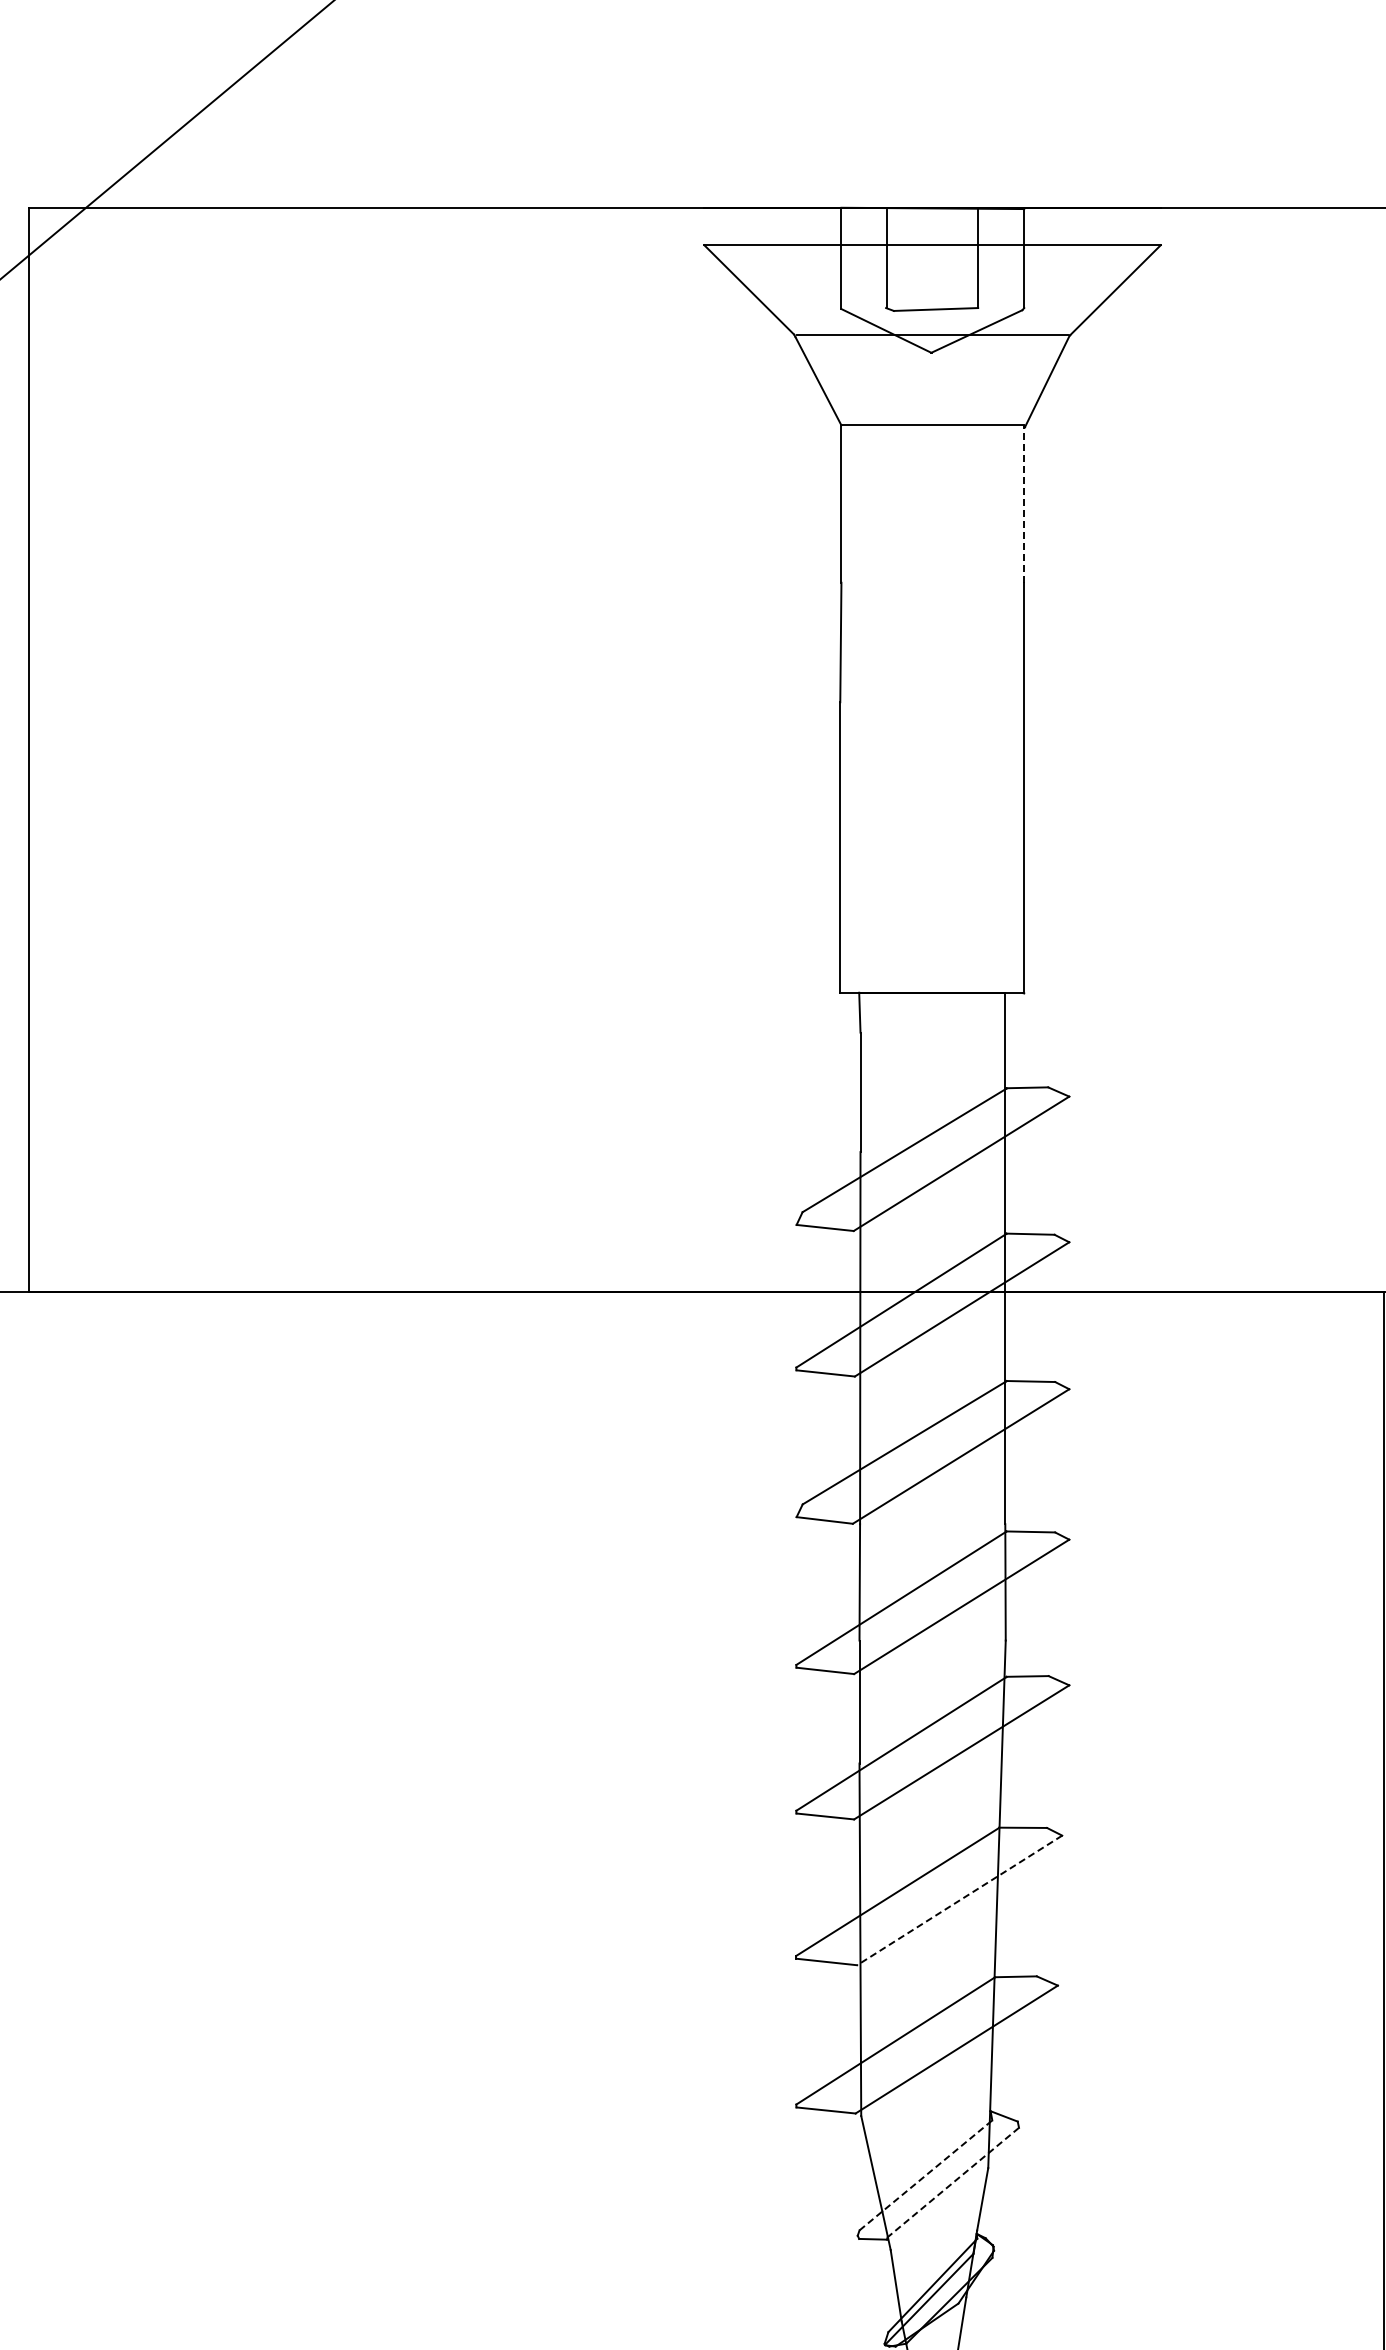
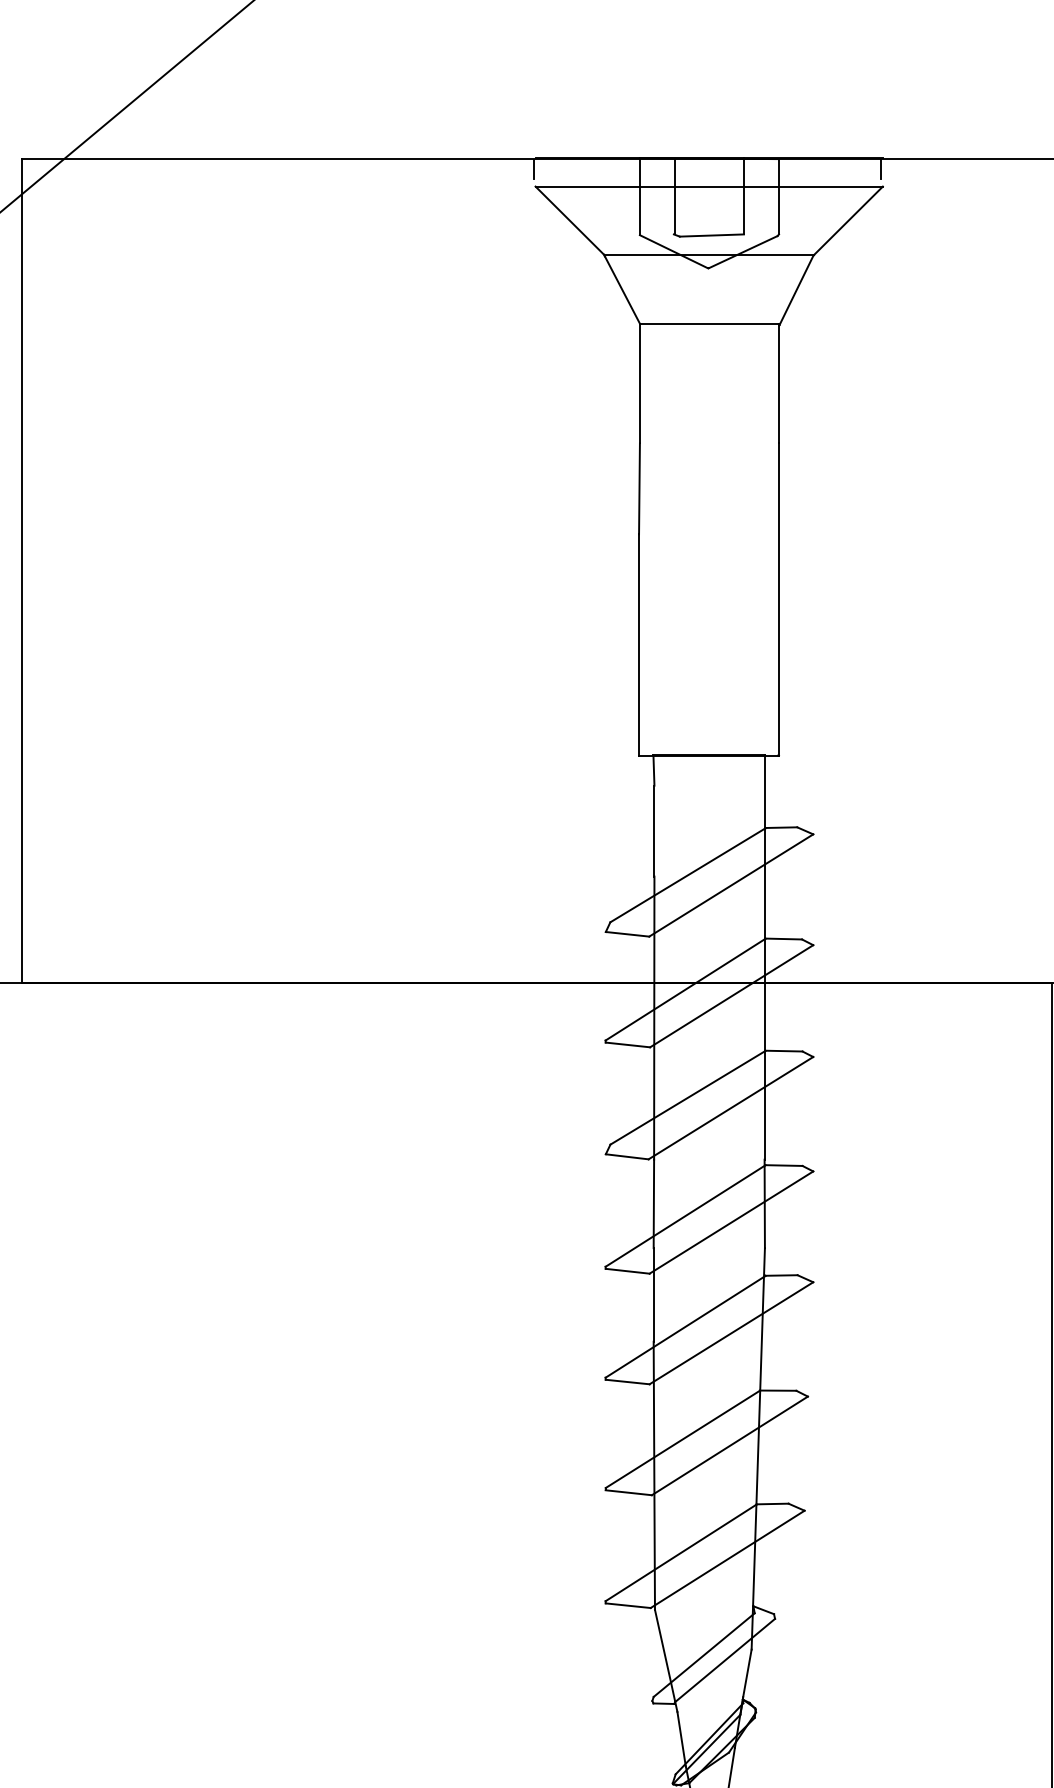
line: (701, 222) -> (533, 169), added
line: (1158, 222) -> (881, 169), added
line: (1024, 503) -> (779, 383), dashed -> solid
line: (959, 1900) -> (729, 1445), dashed -> solid
line: (926, 2175) -> (704, 1655), dashed -> solid
line: (953, 2182) -> (725, 1660), dashed -> solid

